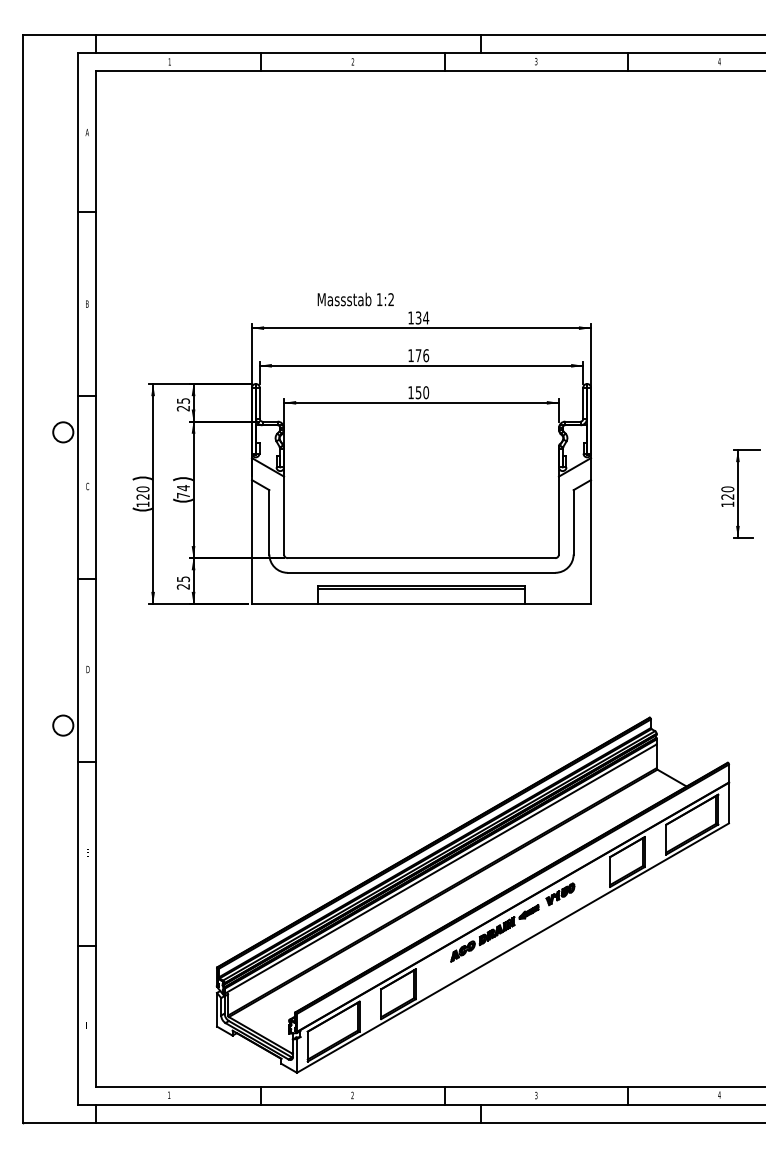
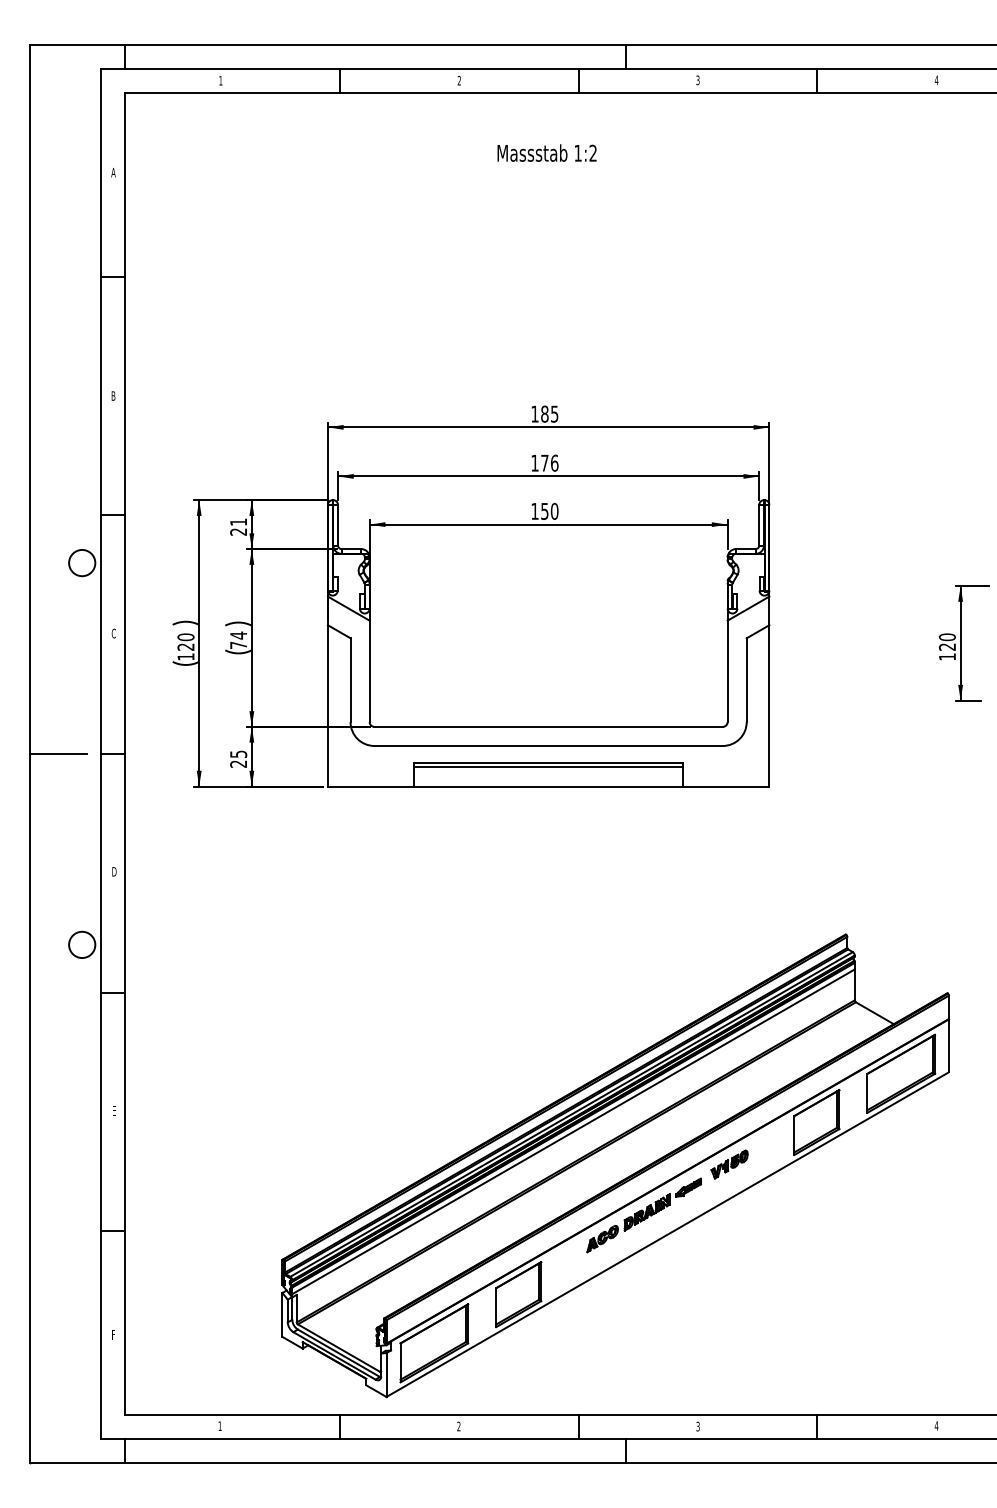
text: (355, 299) -> (546, 152), moved
text: (422, 317) -> (549, 413), 134 -> 185
text: (183, 400) -> (238, 521), 25 -> 21
line: (44, 579) -> (57, 754), added

